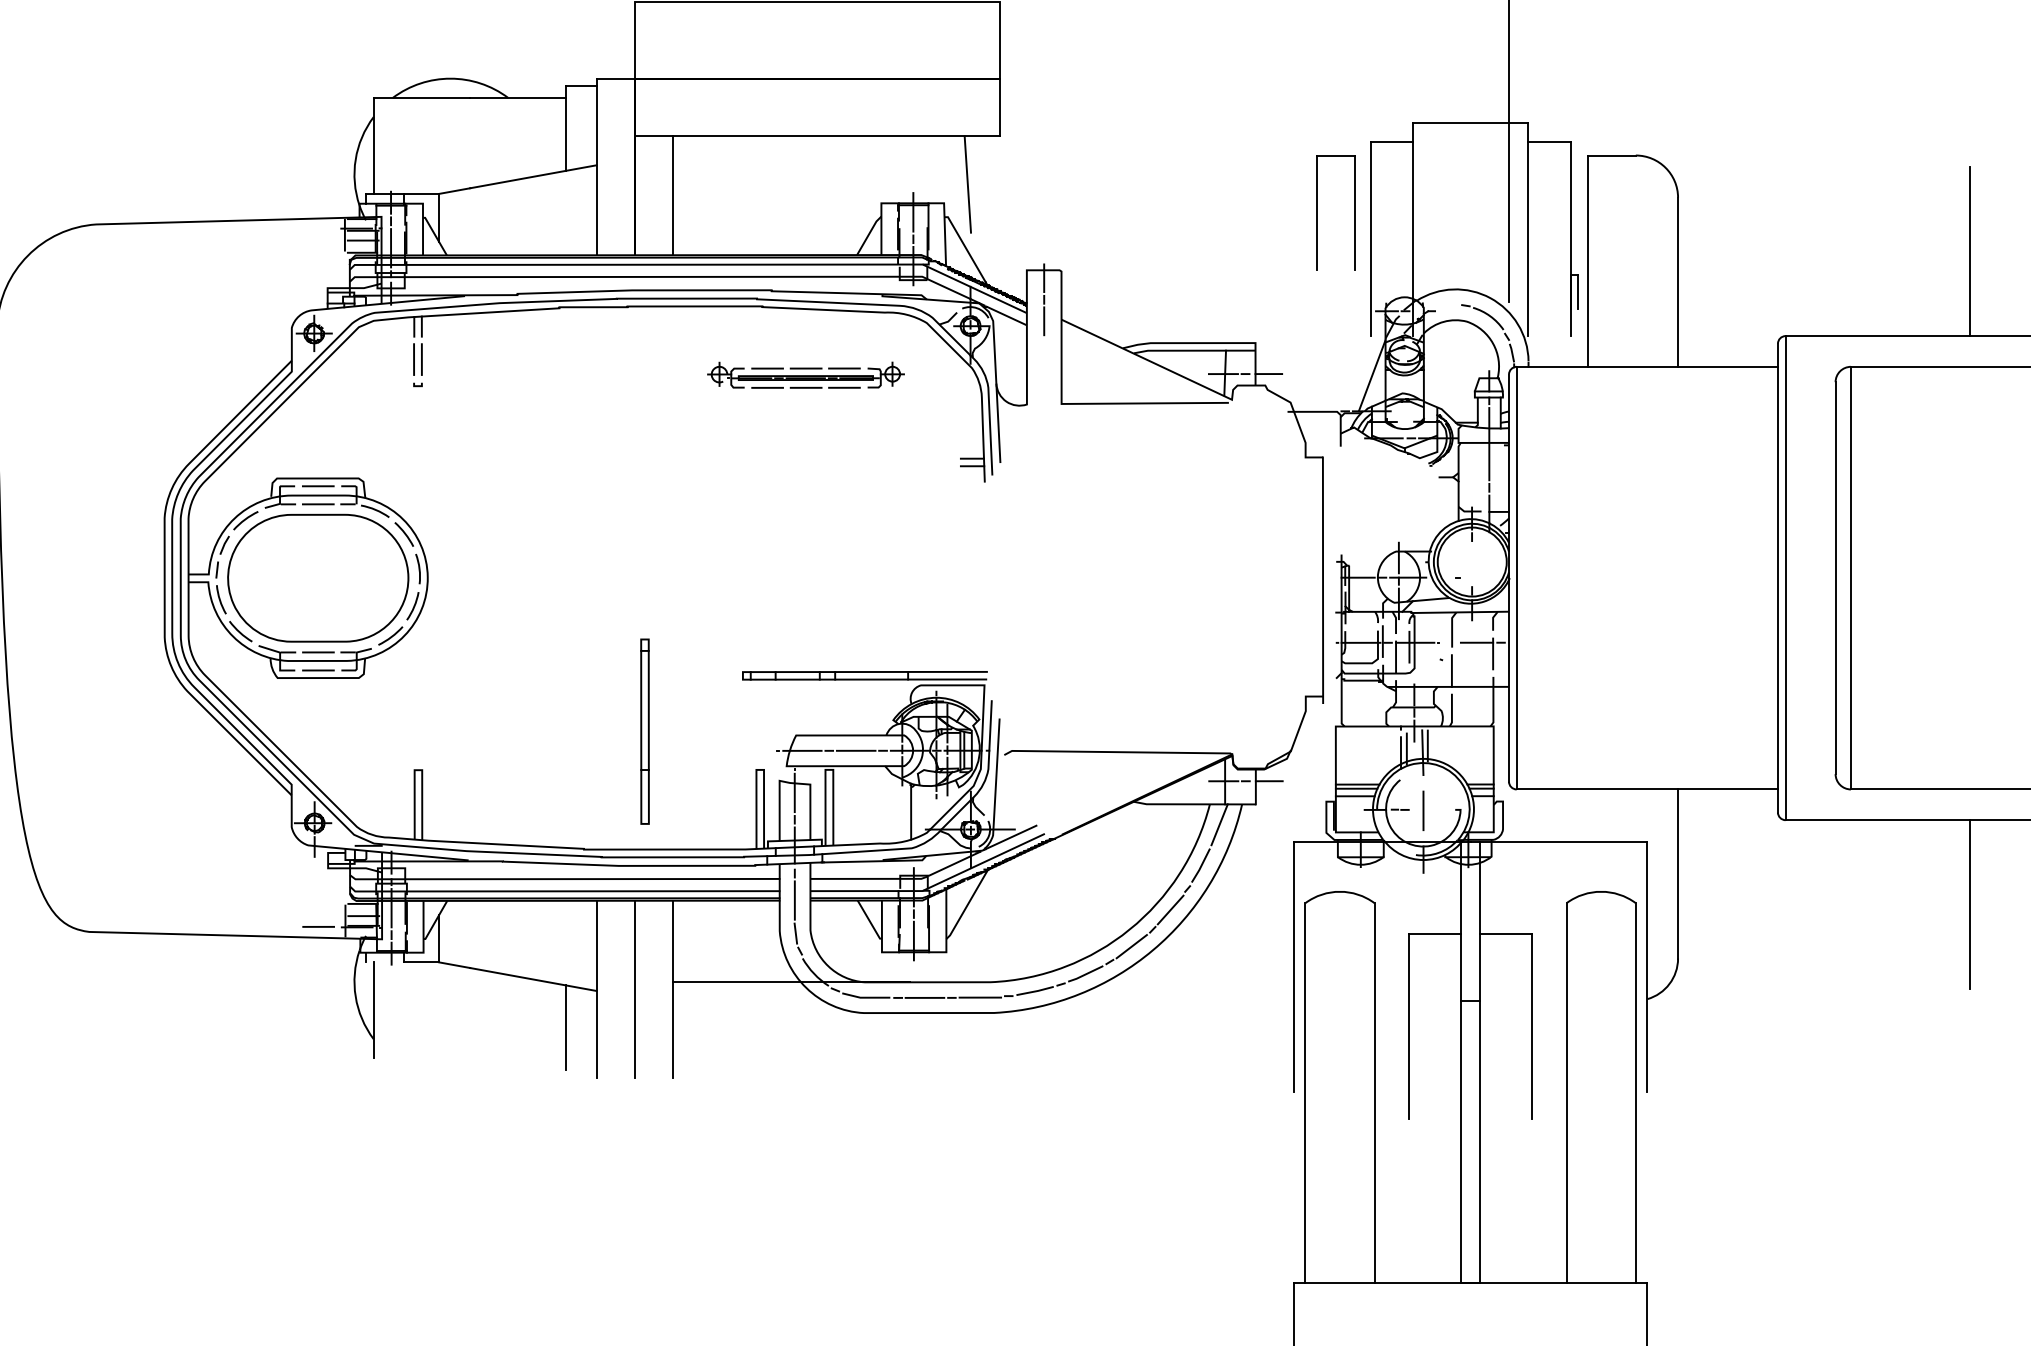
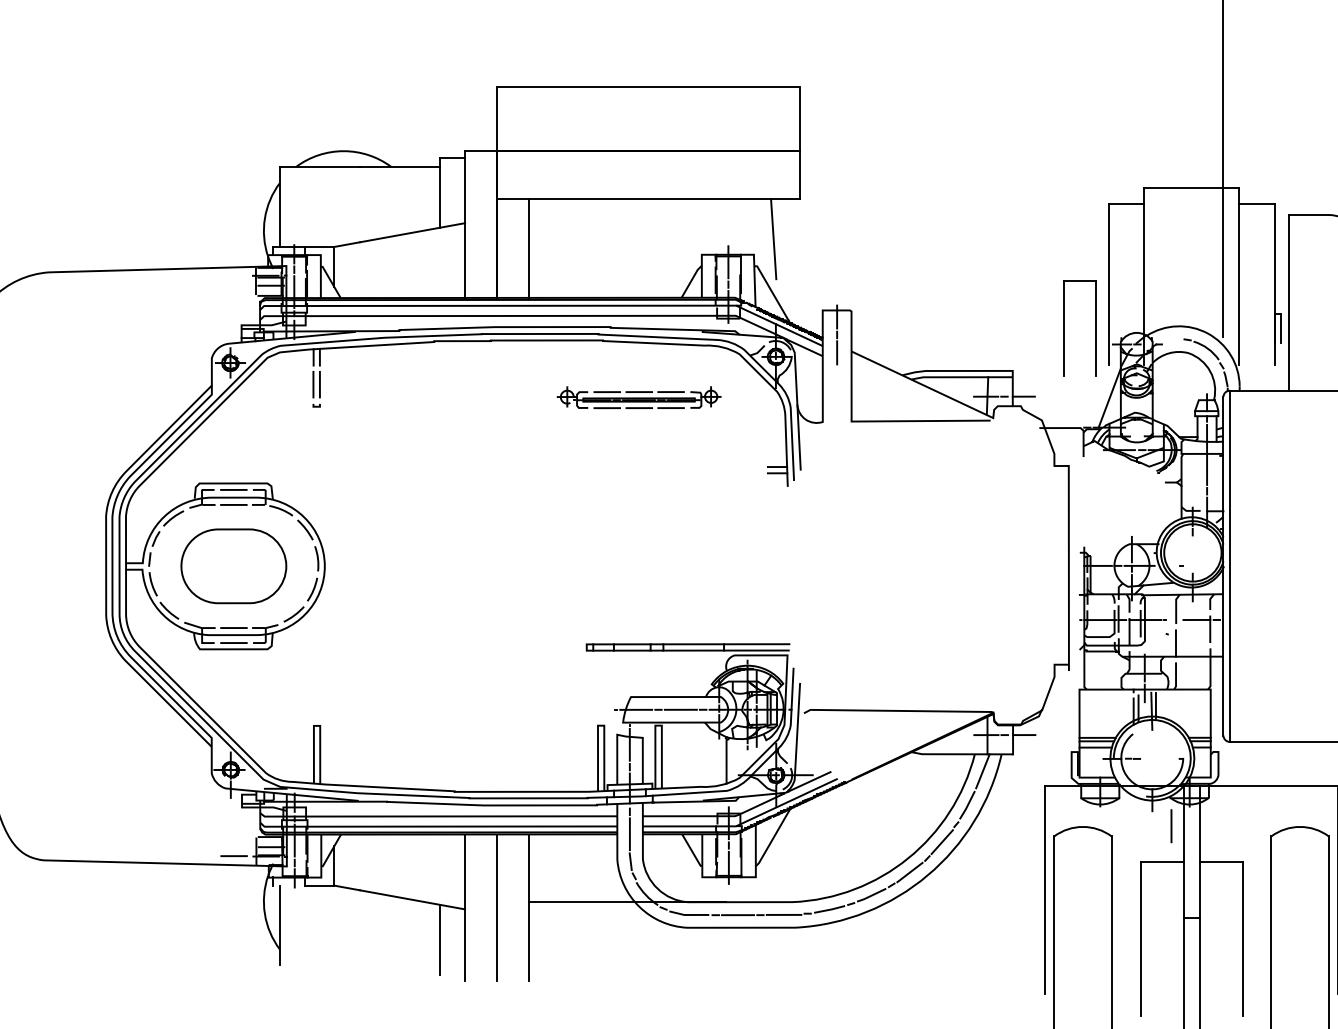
part: (1317, 212) -> (1064, 328), moved
part: (318, 577) -> (234, 565), size x0.7
part: (644, 731) -> (504, 693), removed
line: (1423, 810) -> (1171, 825), moved

